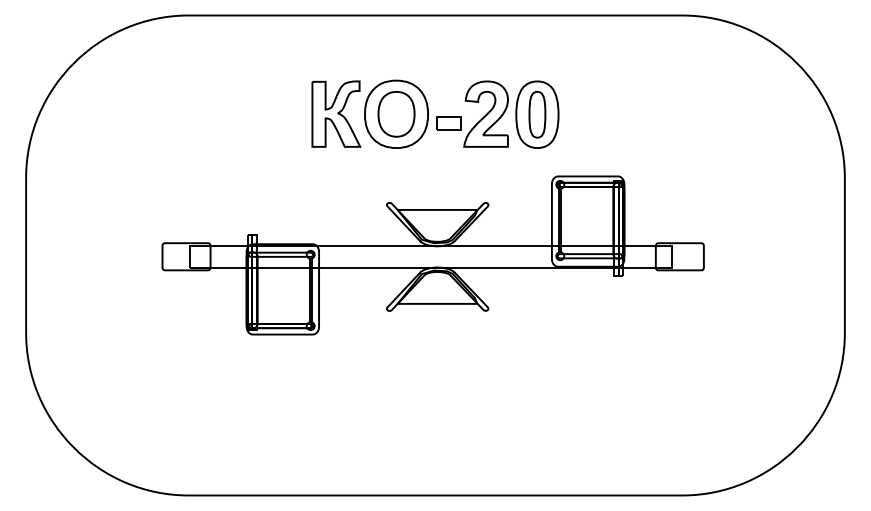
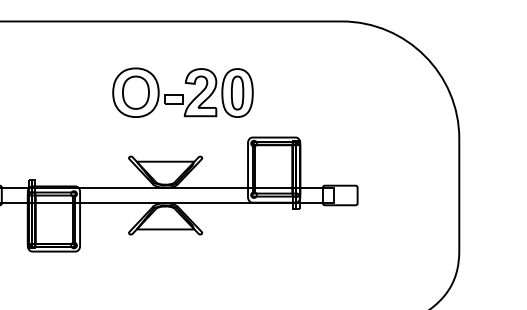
part: (336, 113) -> (92, 92), removed

